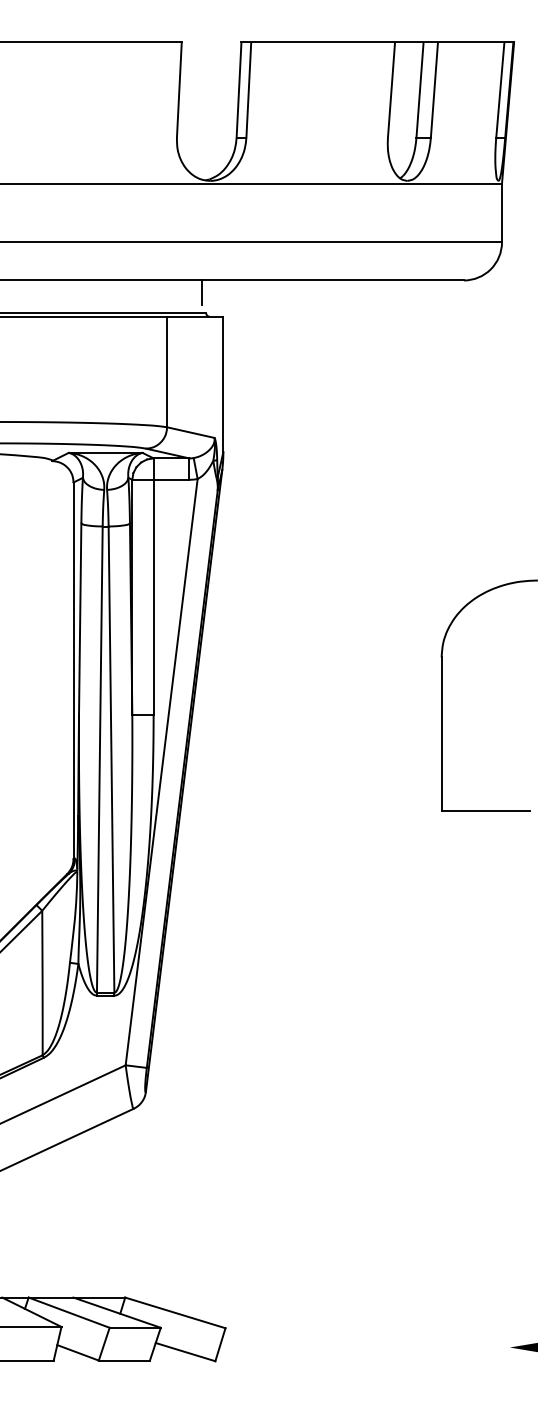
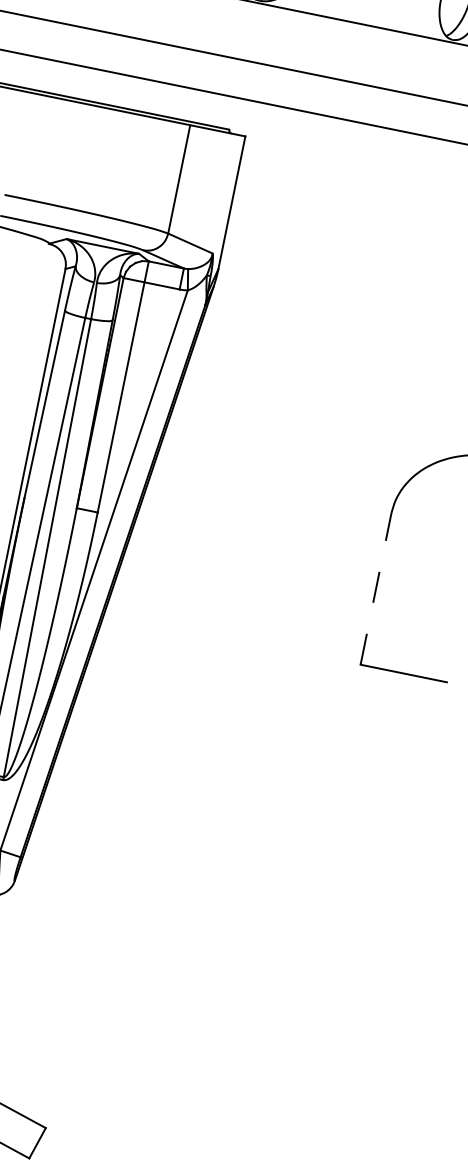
line: (202, 292) -> (229, 108), removed
line: (441, 734) -> (375, 589), solid -> dashed

